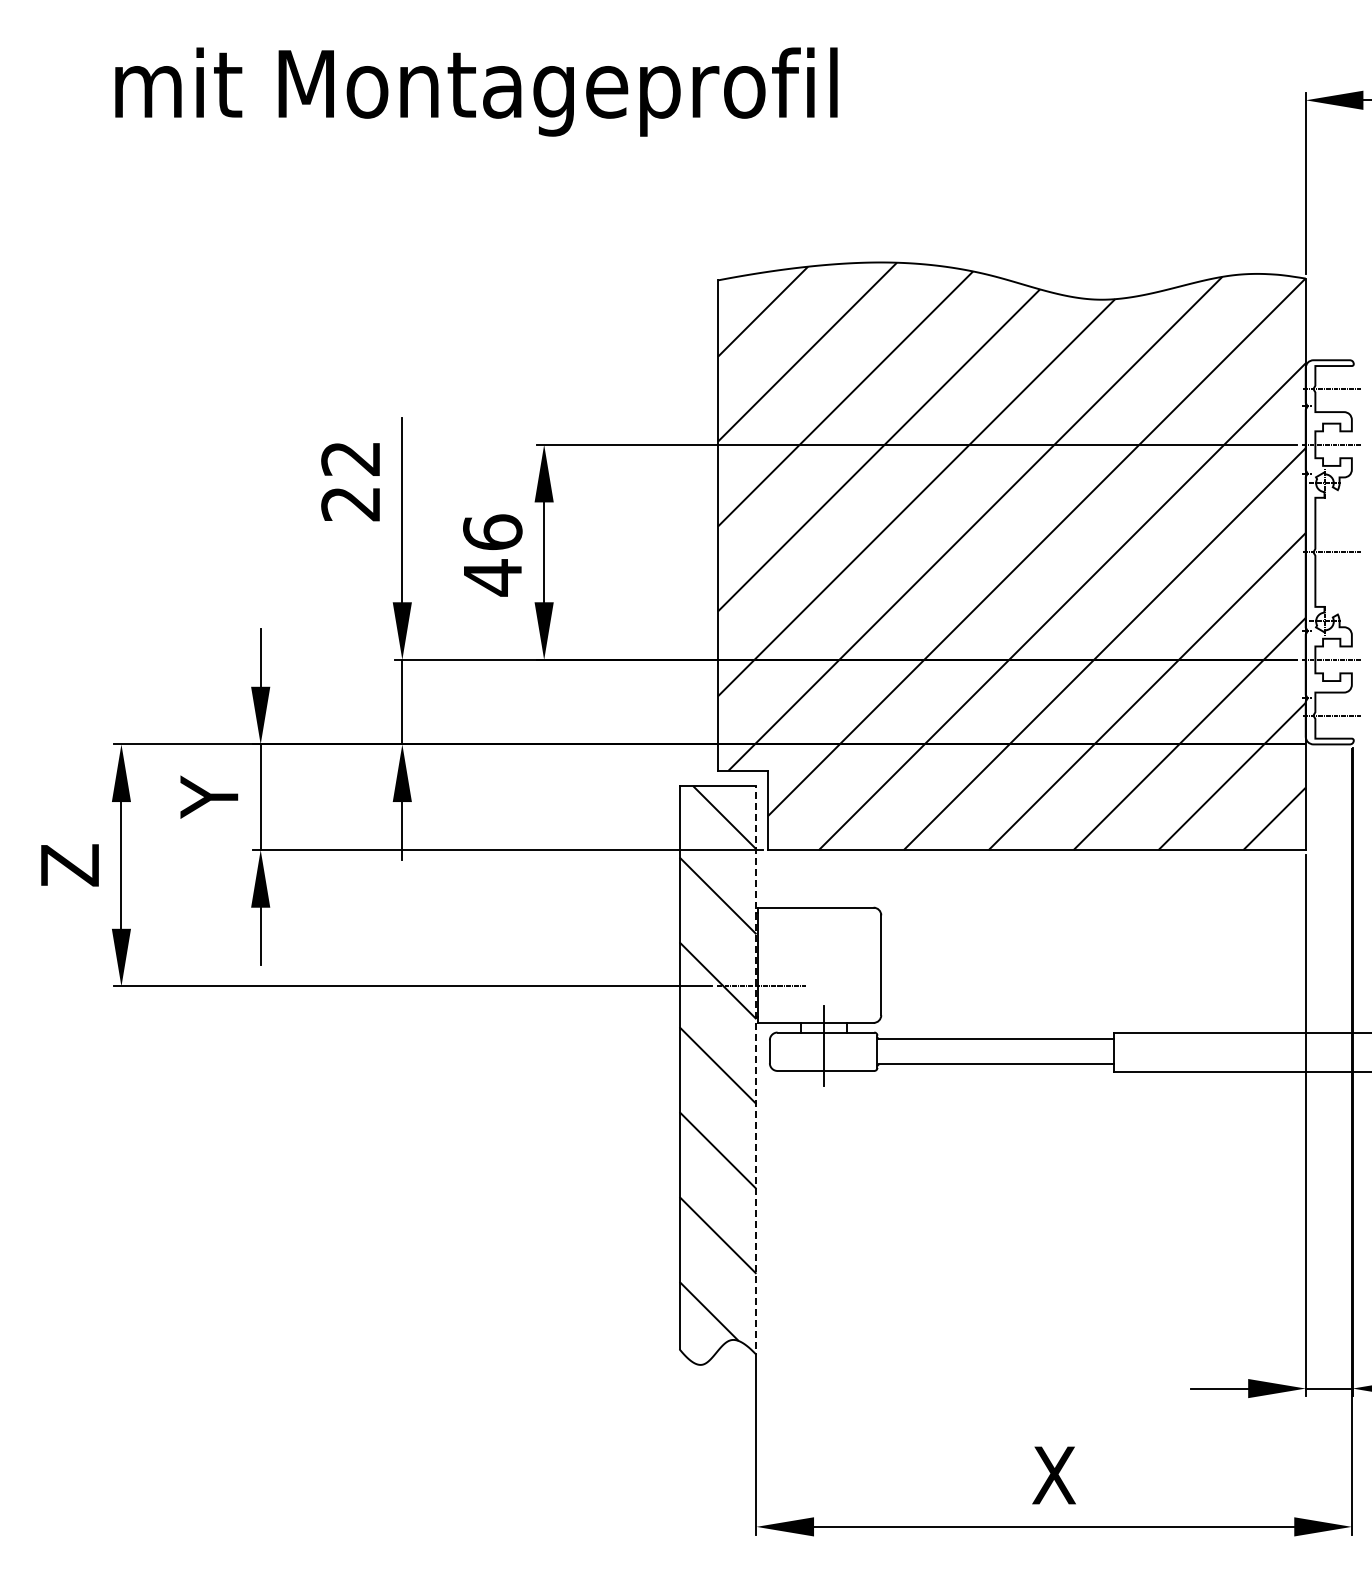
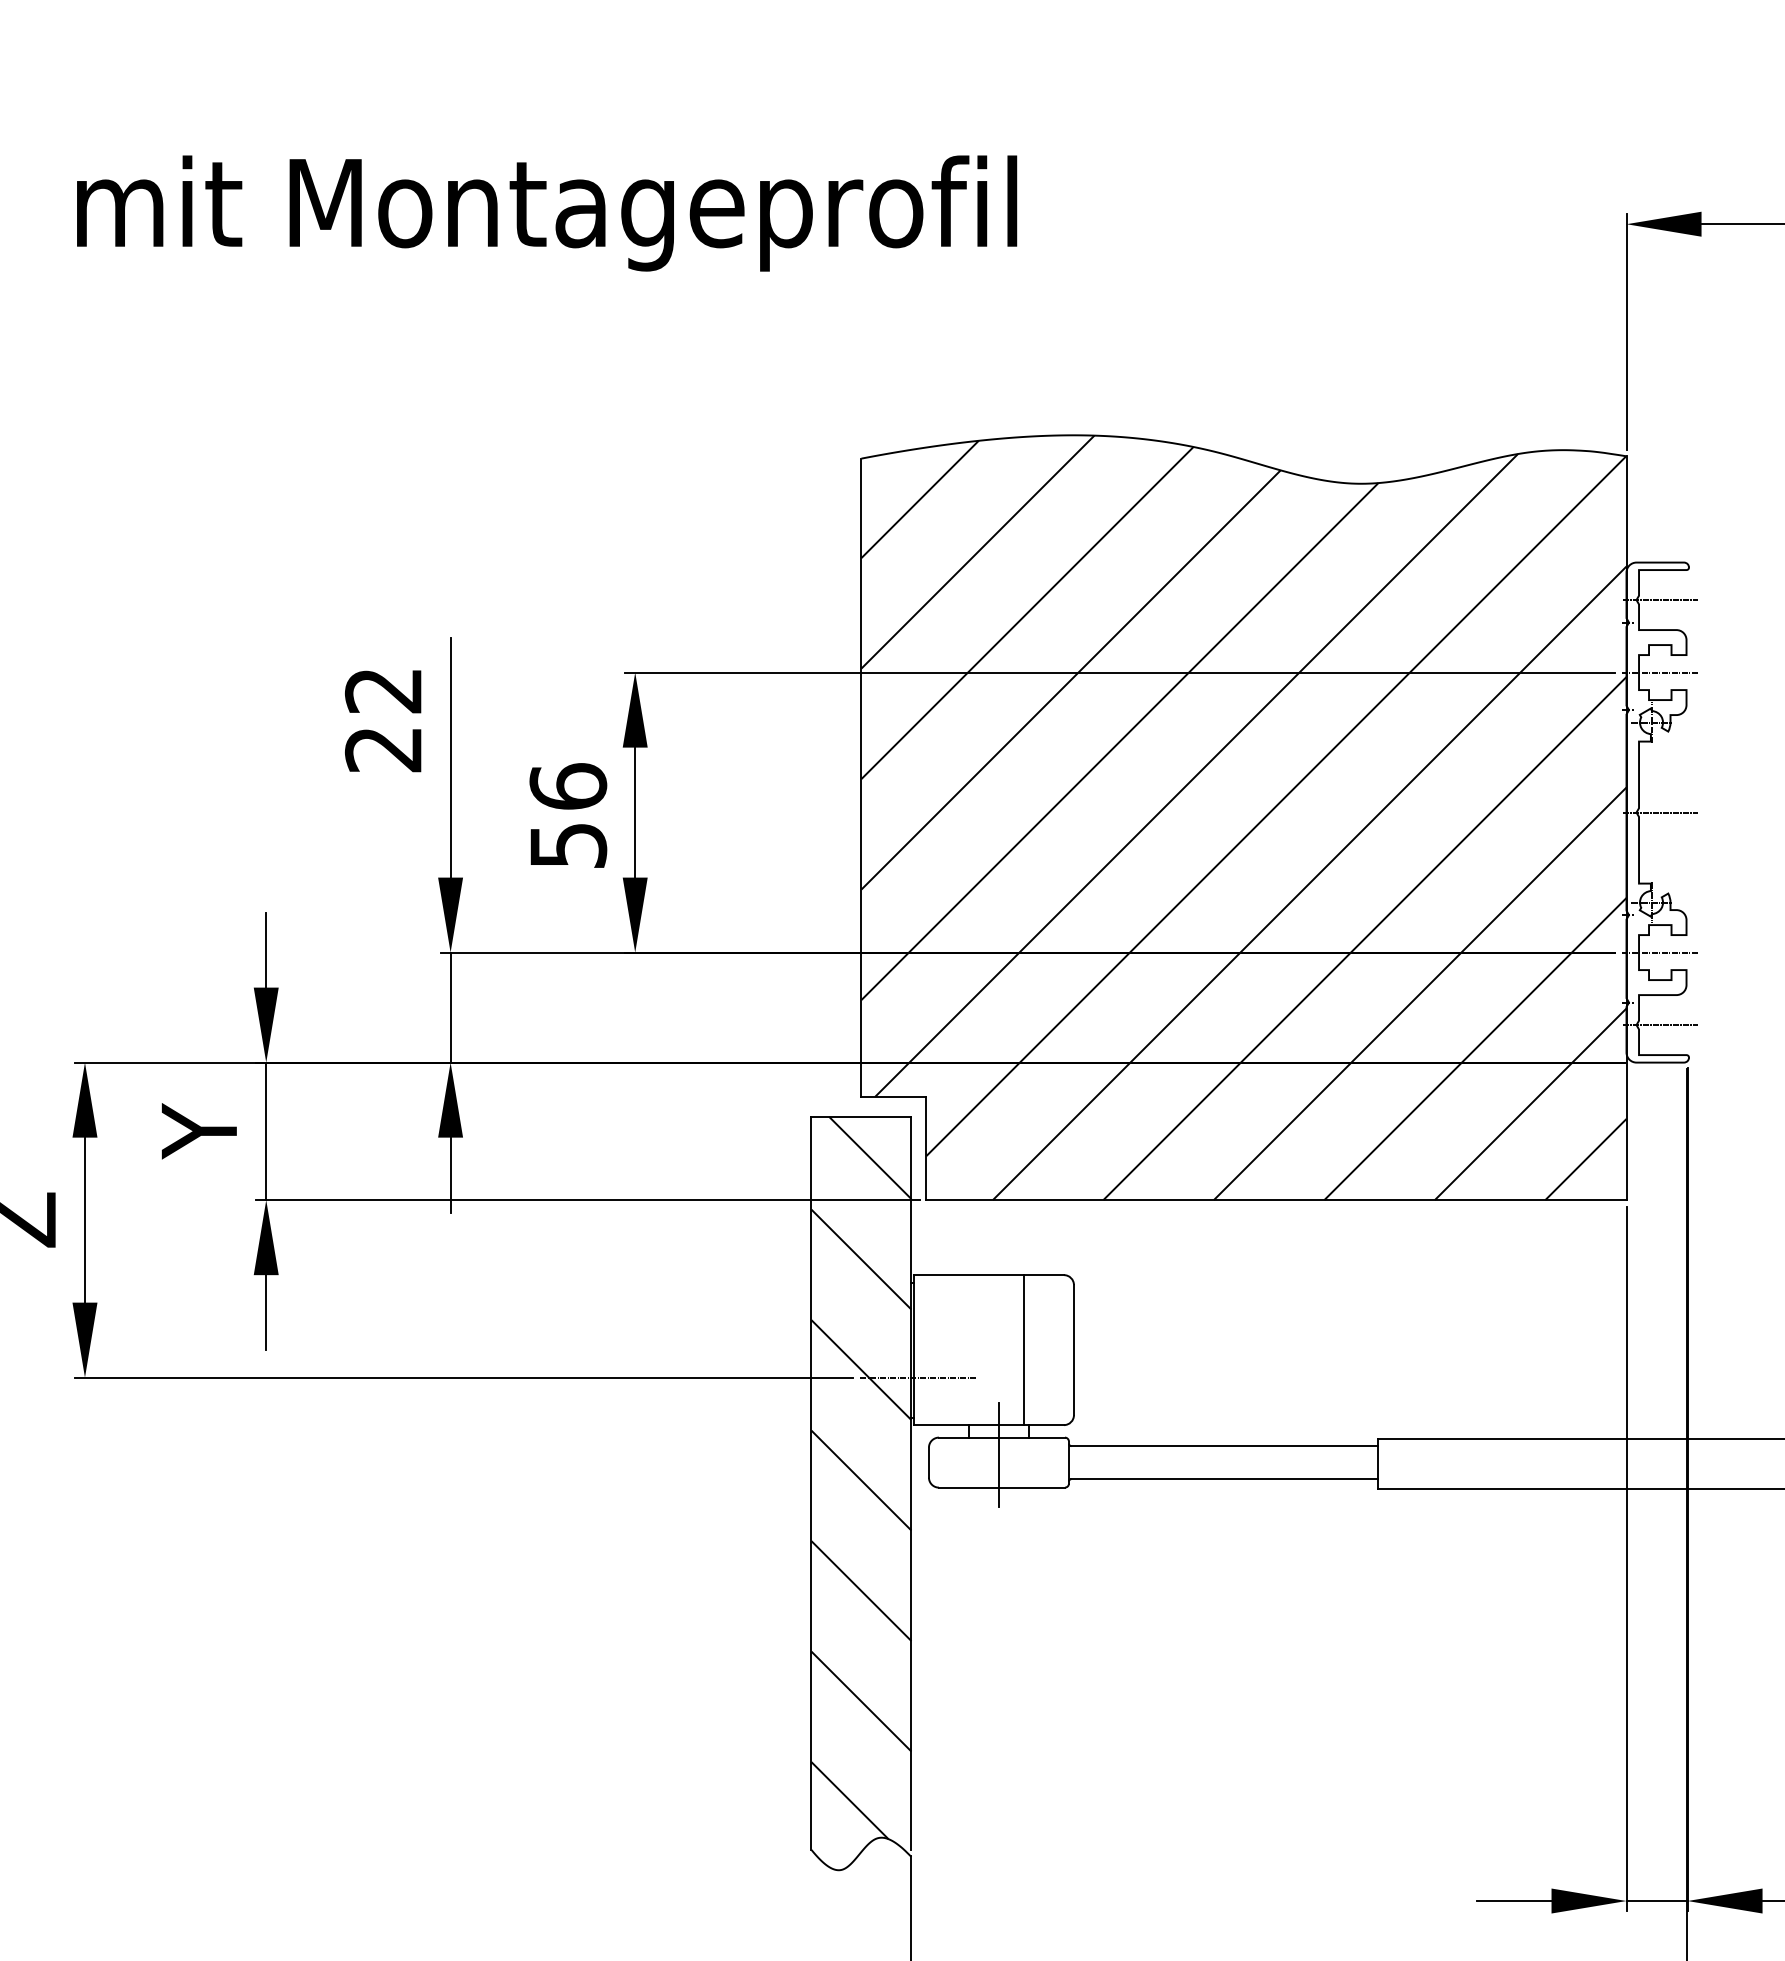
text: (493, 577) -> (569, 845), 46 -> 56
line: (842, 964) -> (1023, 1349), added
line: (756, 1067) -> (911, 1483), dashed -> solid

